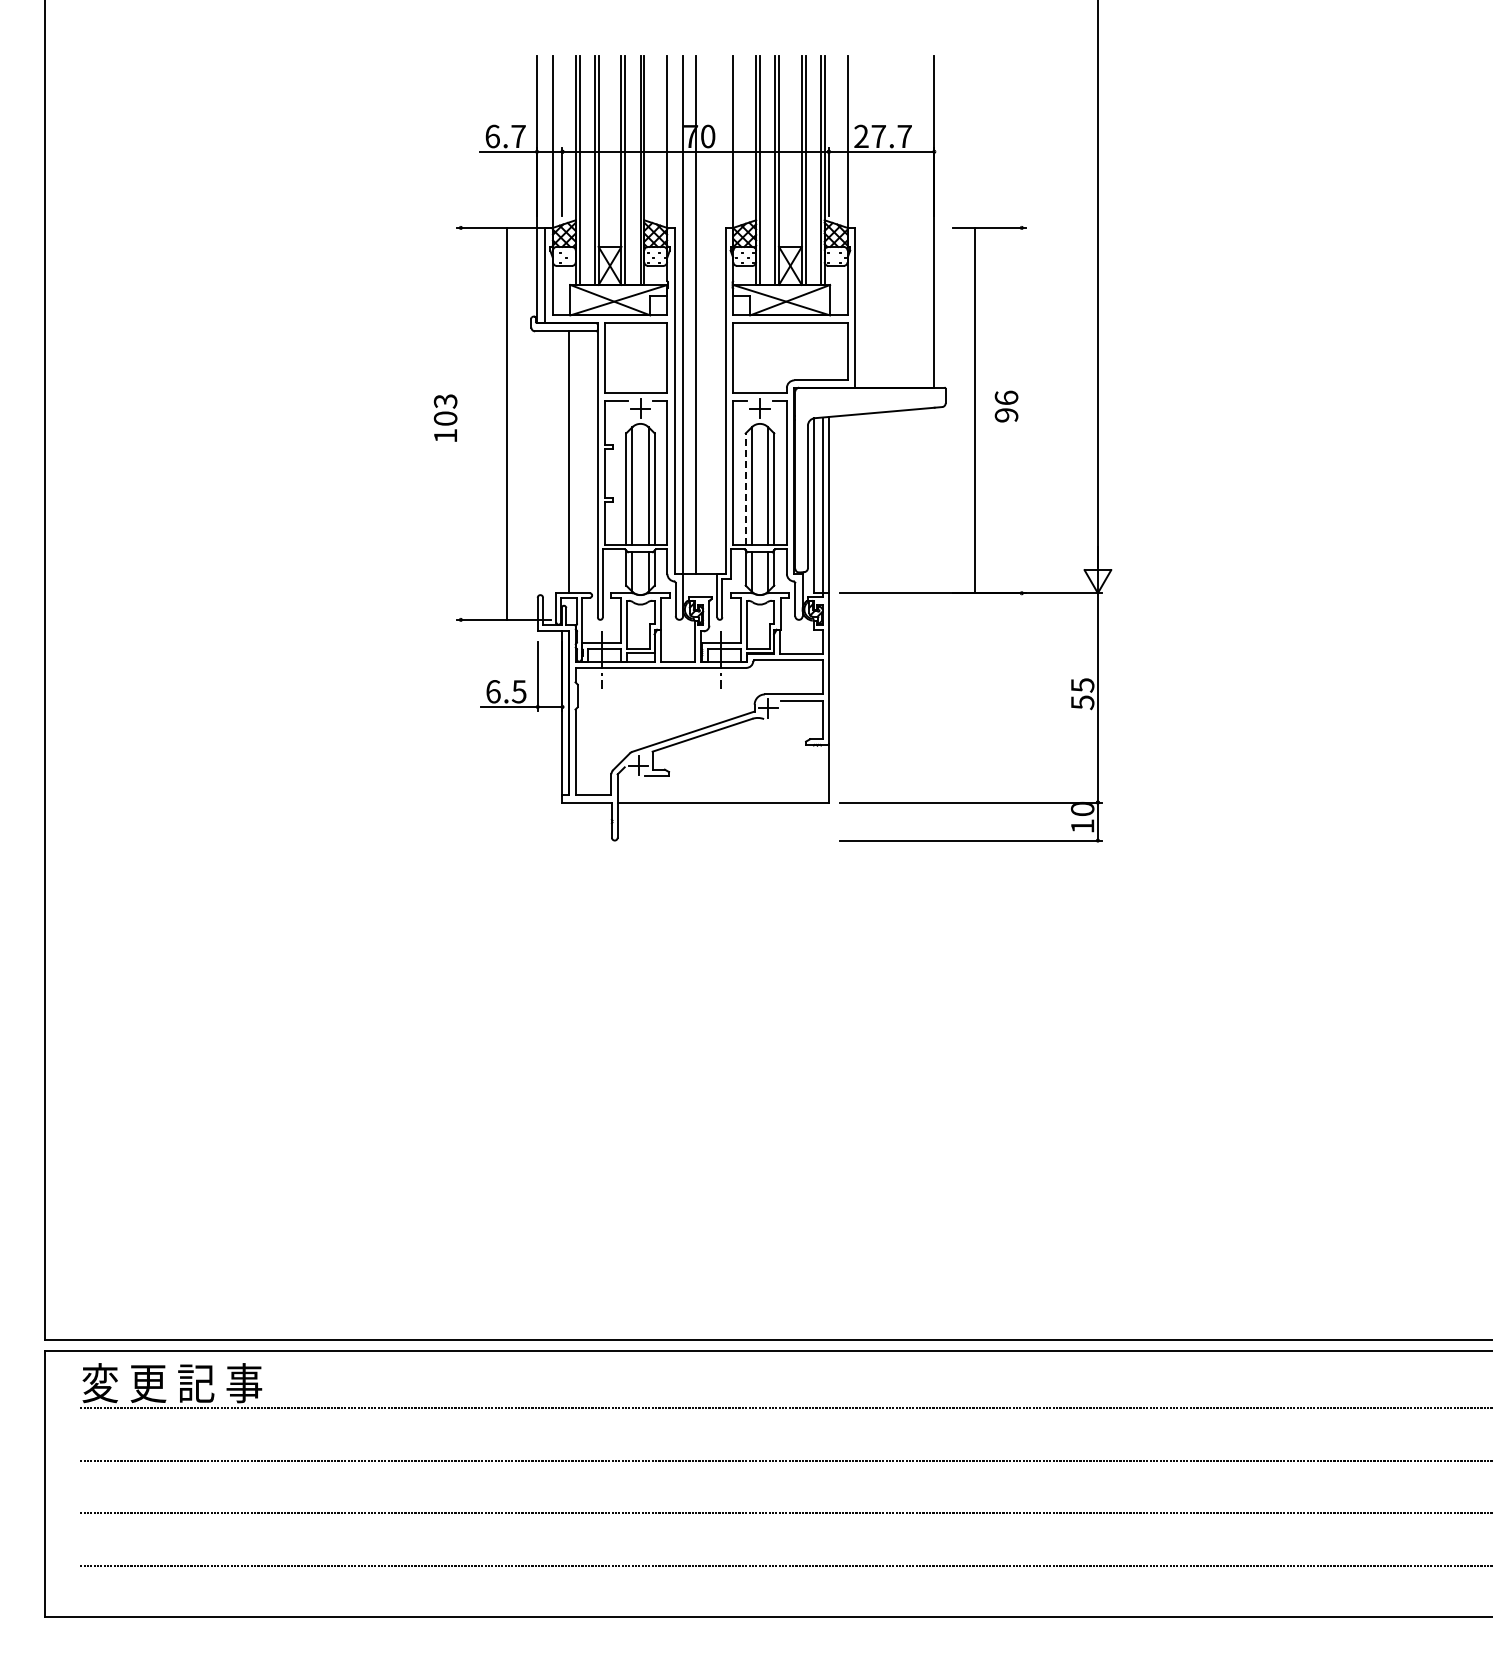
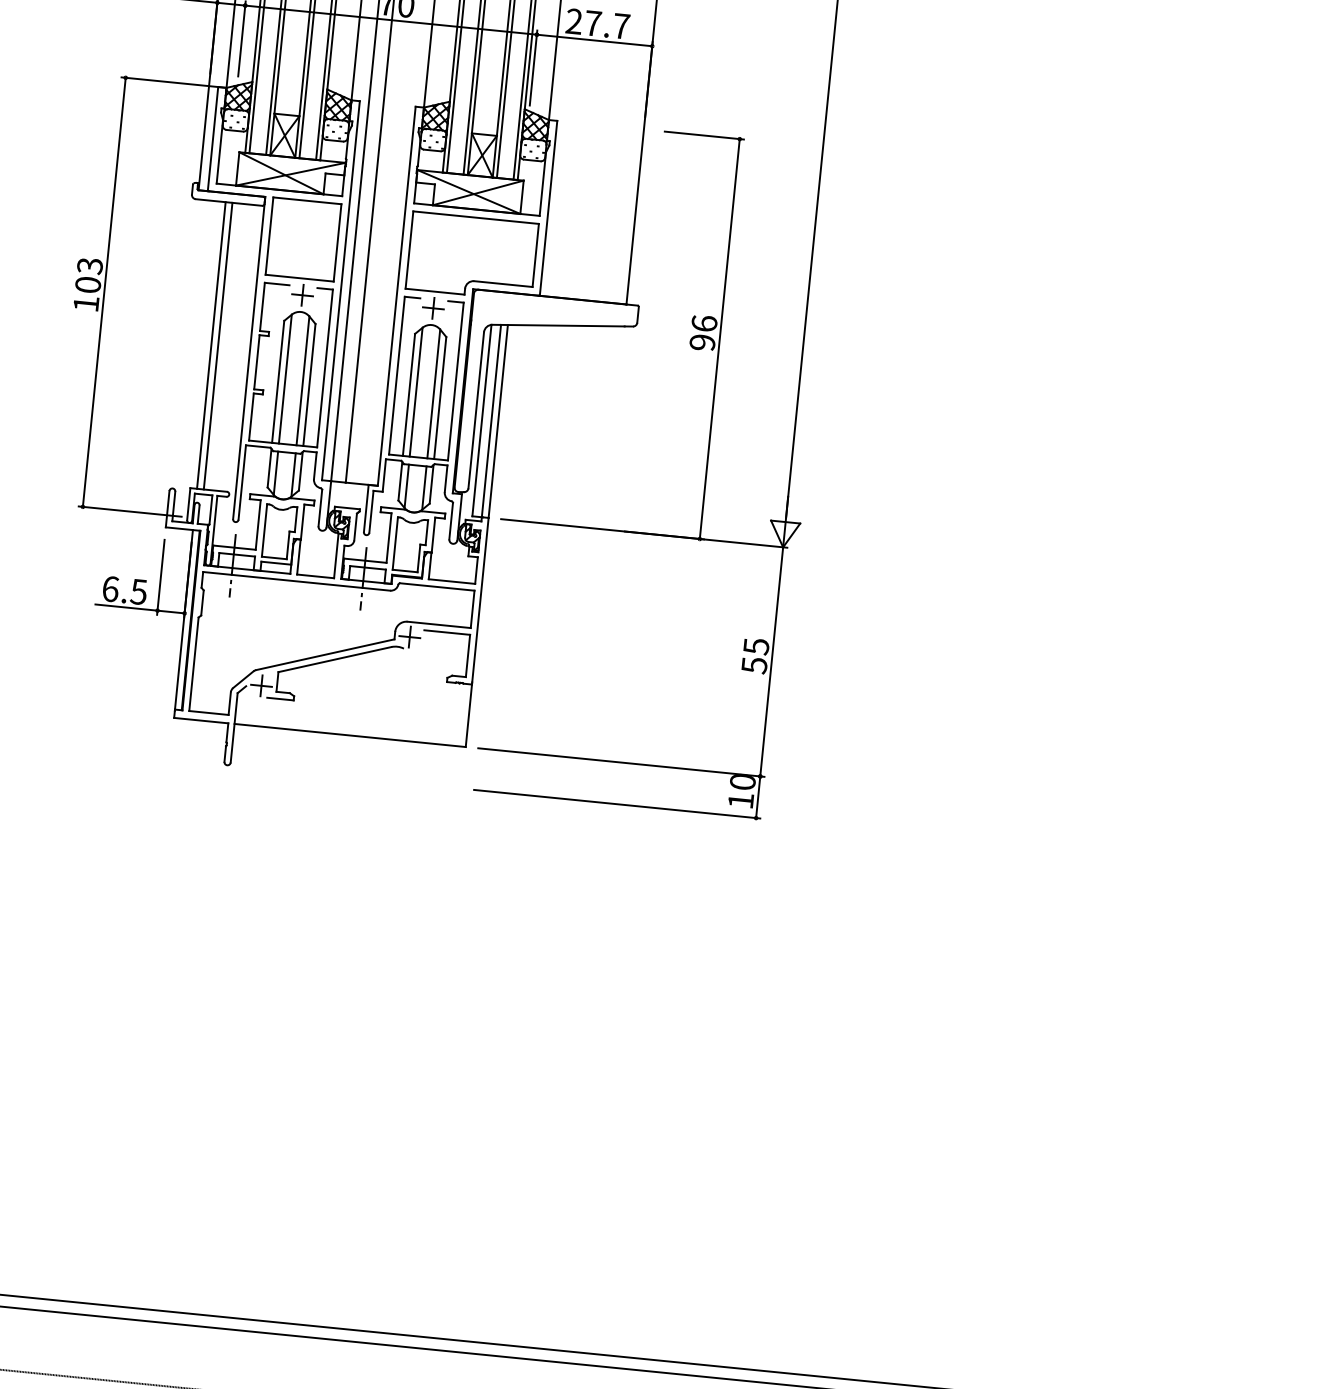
line: (974, 410) -> (719, 338), moved
line: (506, 423) -> (103, 291), moved
line: (562, 462) -> (211, 345), added
line: (745, 489) -> (408, 395), dashed -> solid

